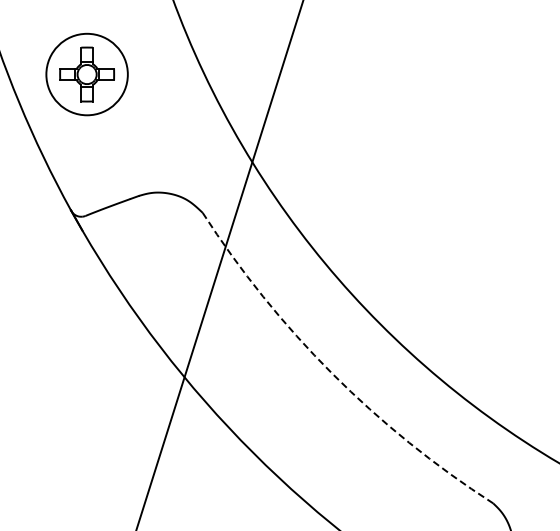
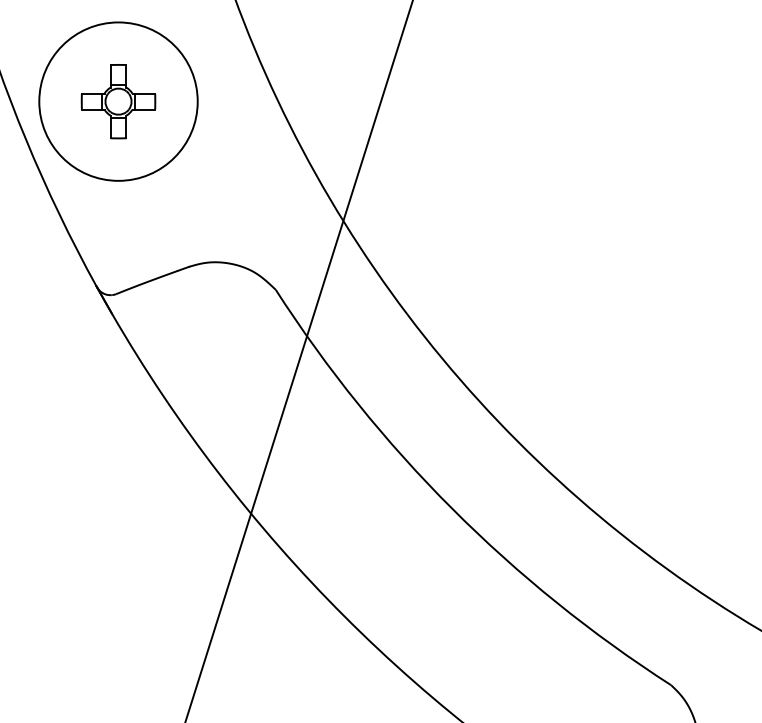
circle: (86, 74) -> (117, 101), size x1.43
arc: (332, 373) -> (452, 508), dashed -> solid

